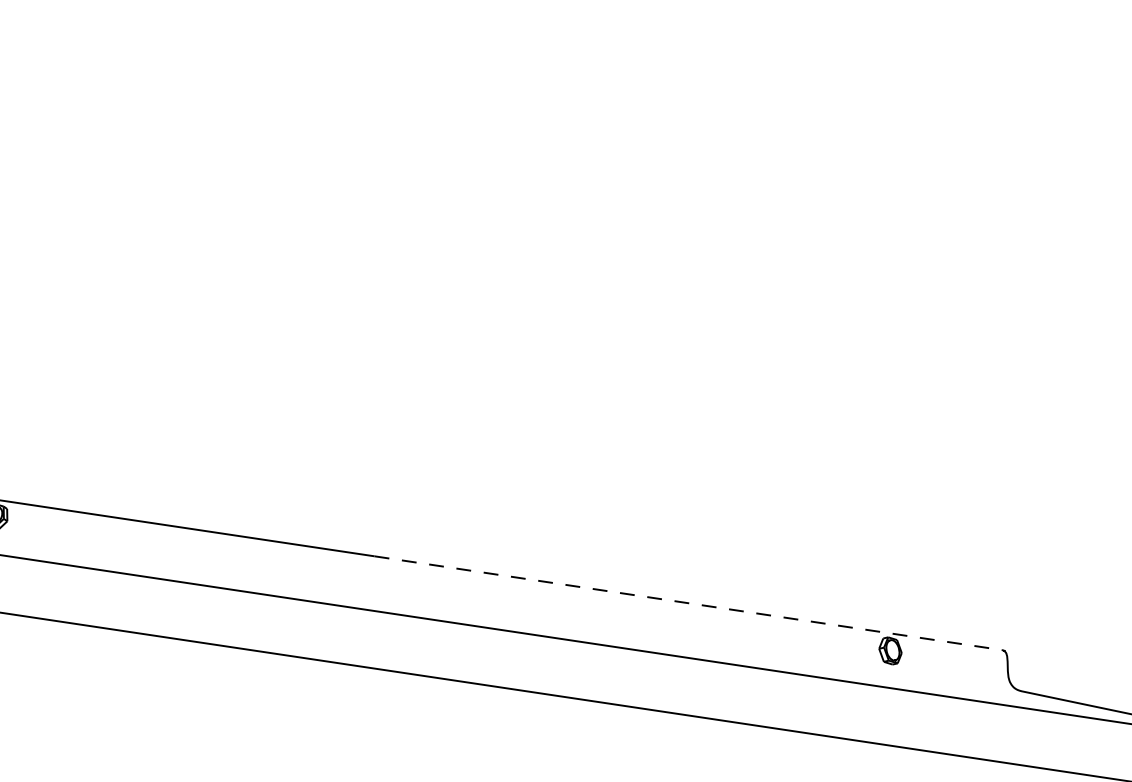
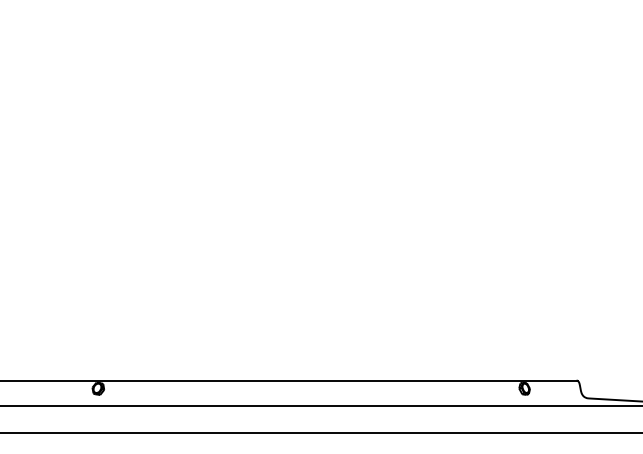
line: (689, 603) -> (427, 380), dashed -> solid

